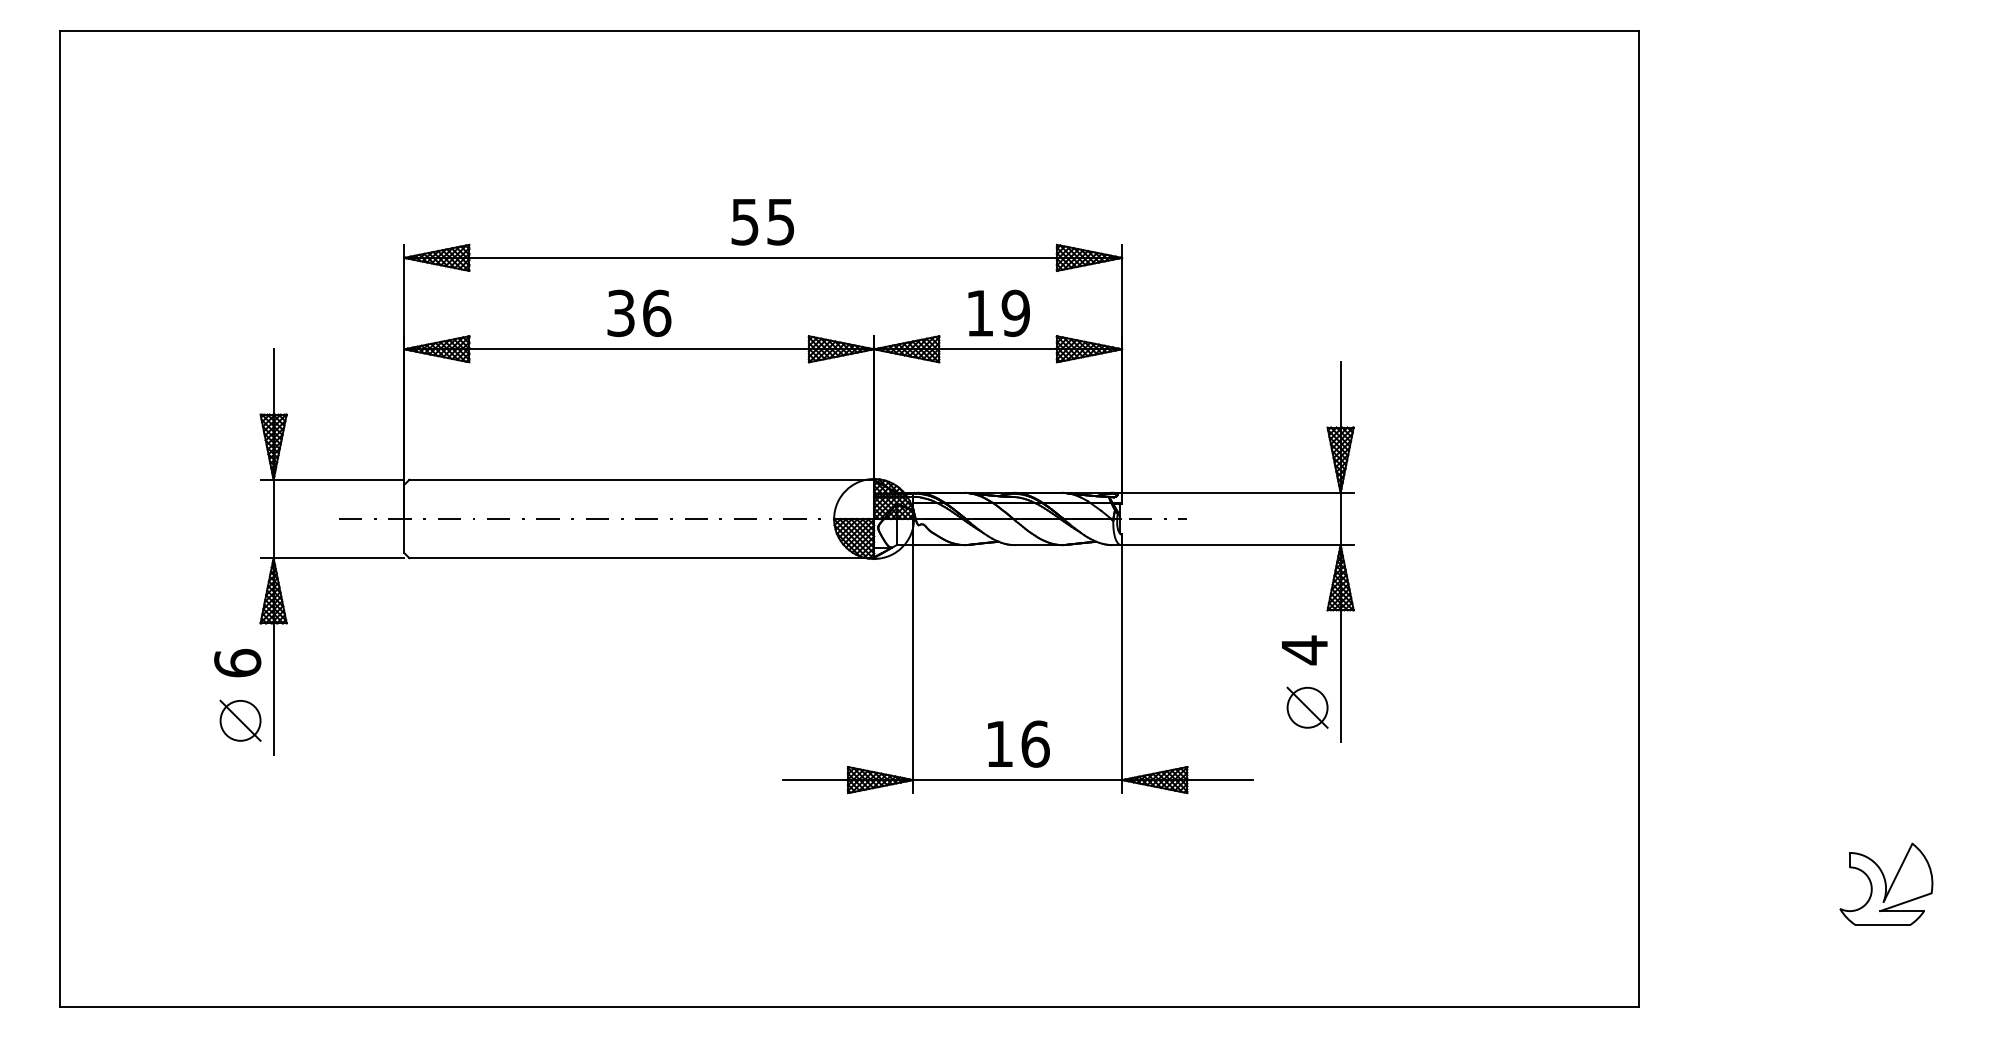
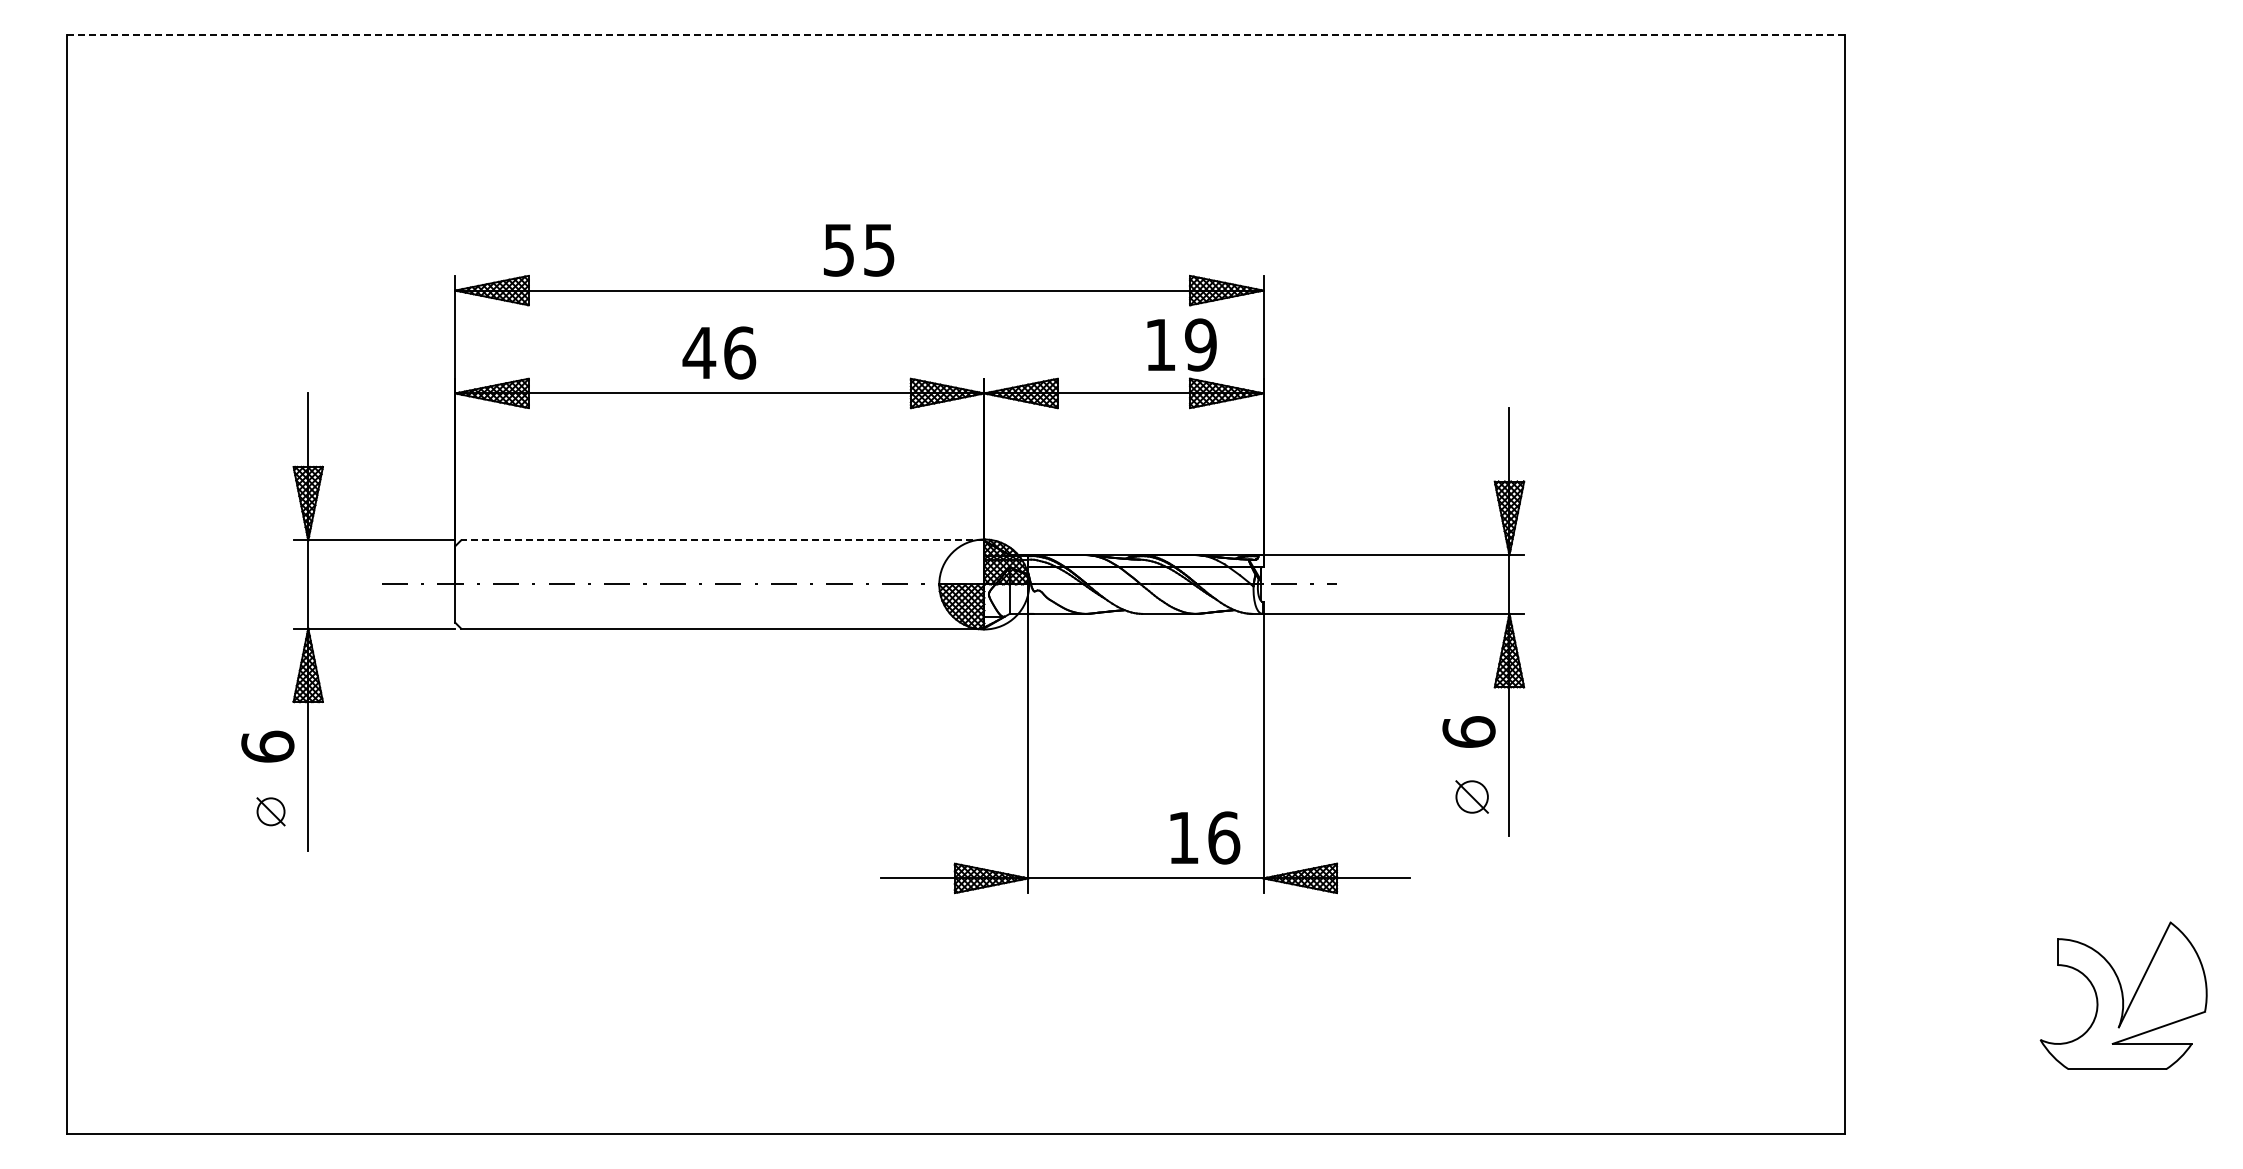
line: (848, 30) -> (955, 34), solid -> dashed
text: (621, 312) -> (699, 352), 36 -> 46
text: (998, 312) -> (1181, 344), moved
line: (641, 479) -> (722, 540), solid -> dashed
text: (1304, 650) -> (1468, 732), 4 -> 6
part: (1306, 707) -> (1471, 796), size x0.7
part: (240, 720) -> (270, 811), size x0.6
text: (1019, 743) -> (1205, 837), moved
part: (1886, 884) -> (2123, 995), size x1.6

